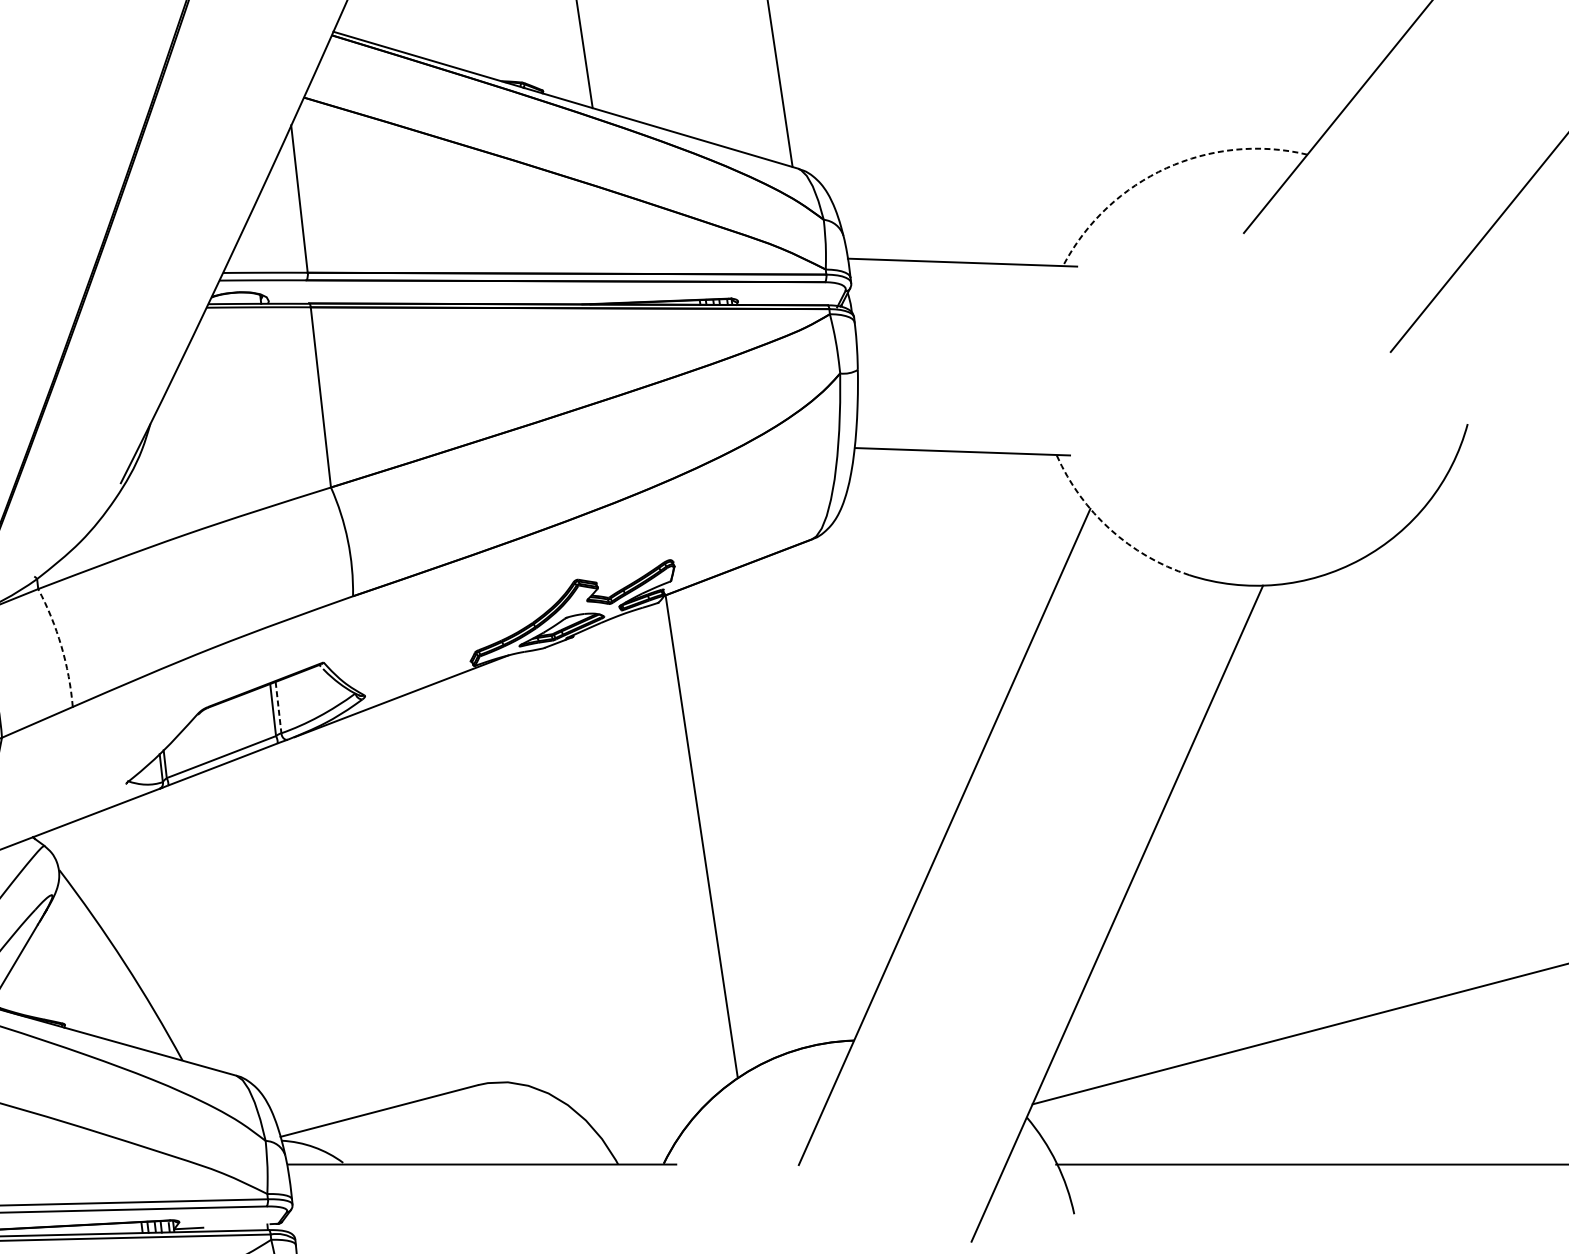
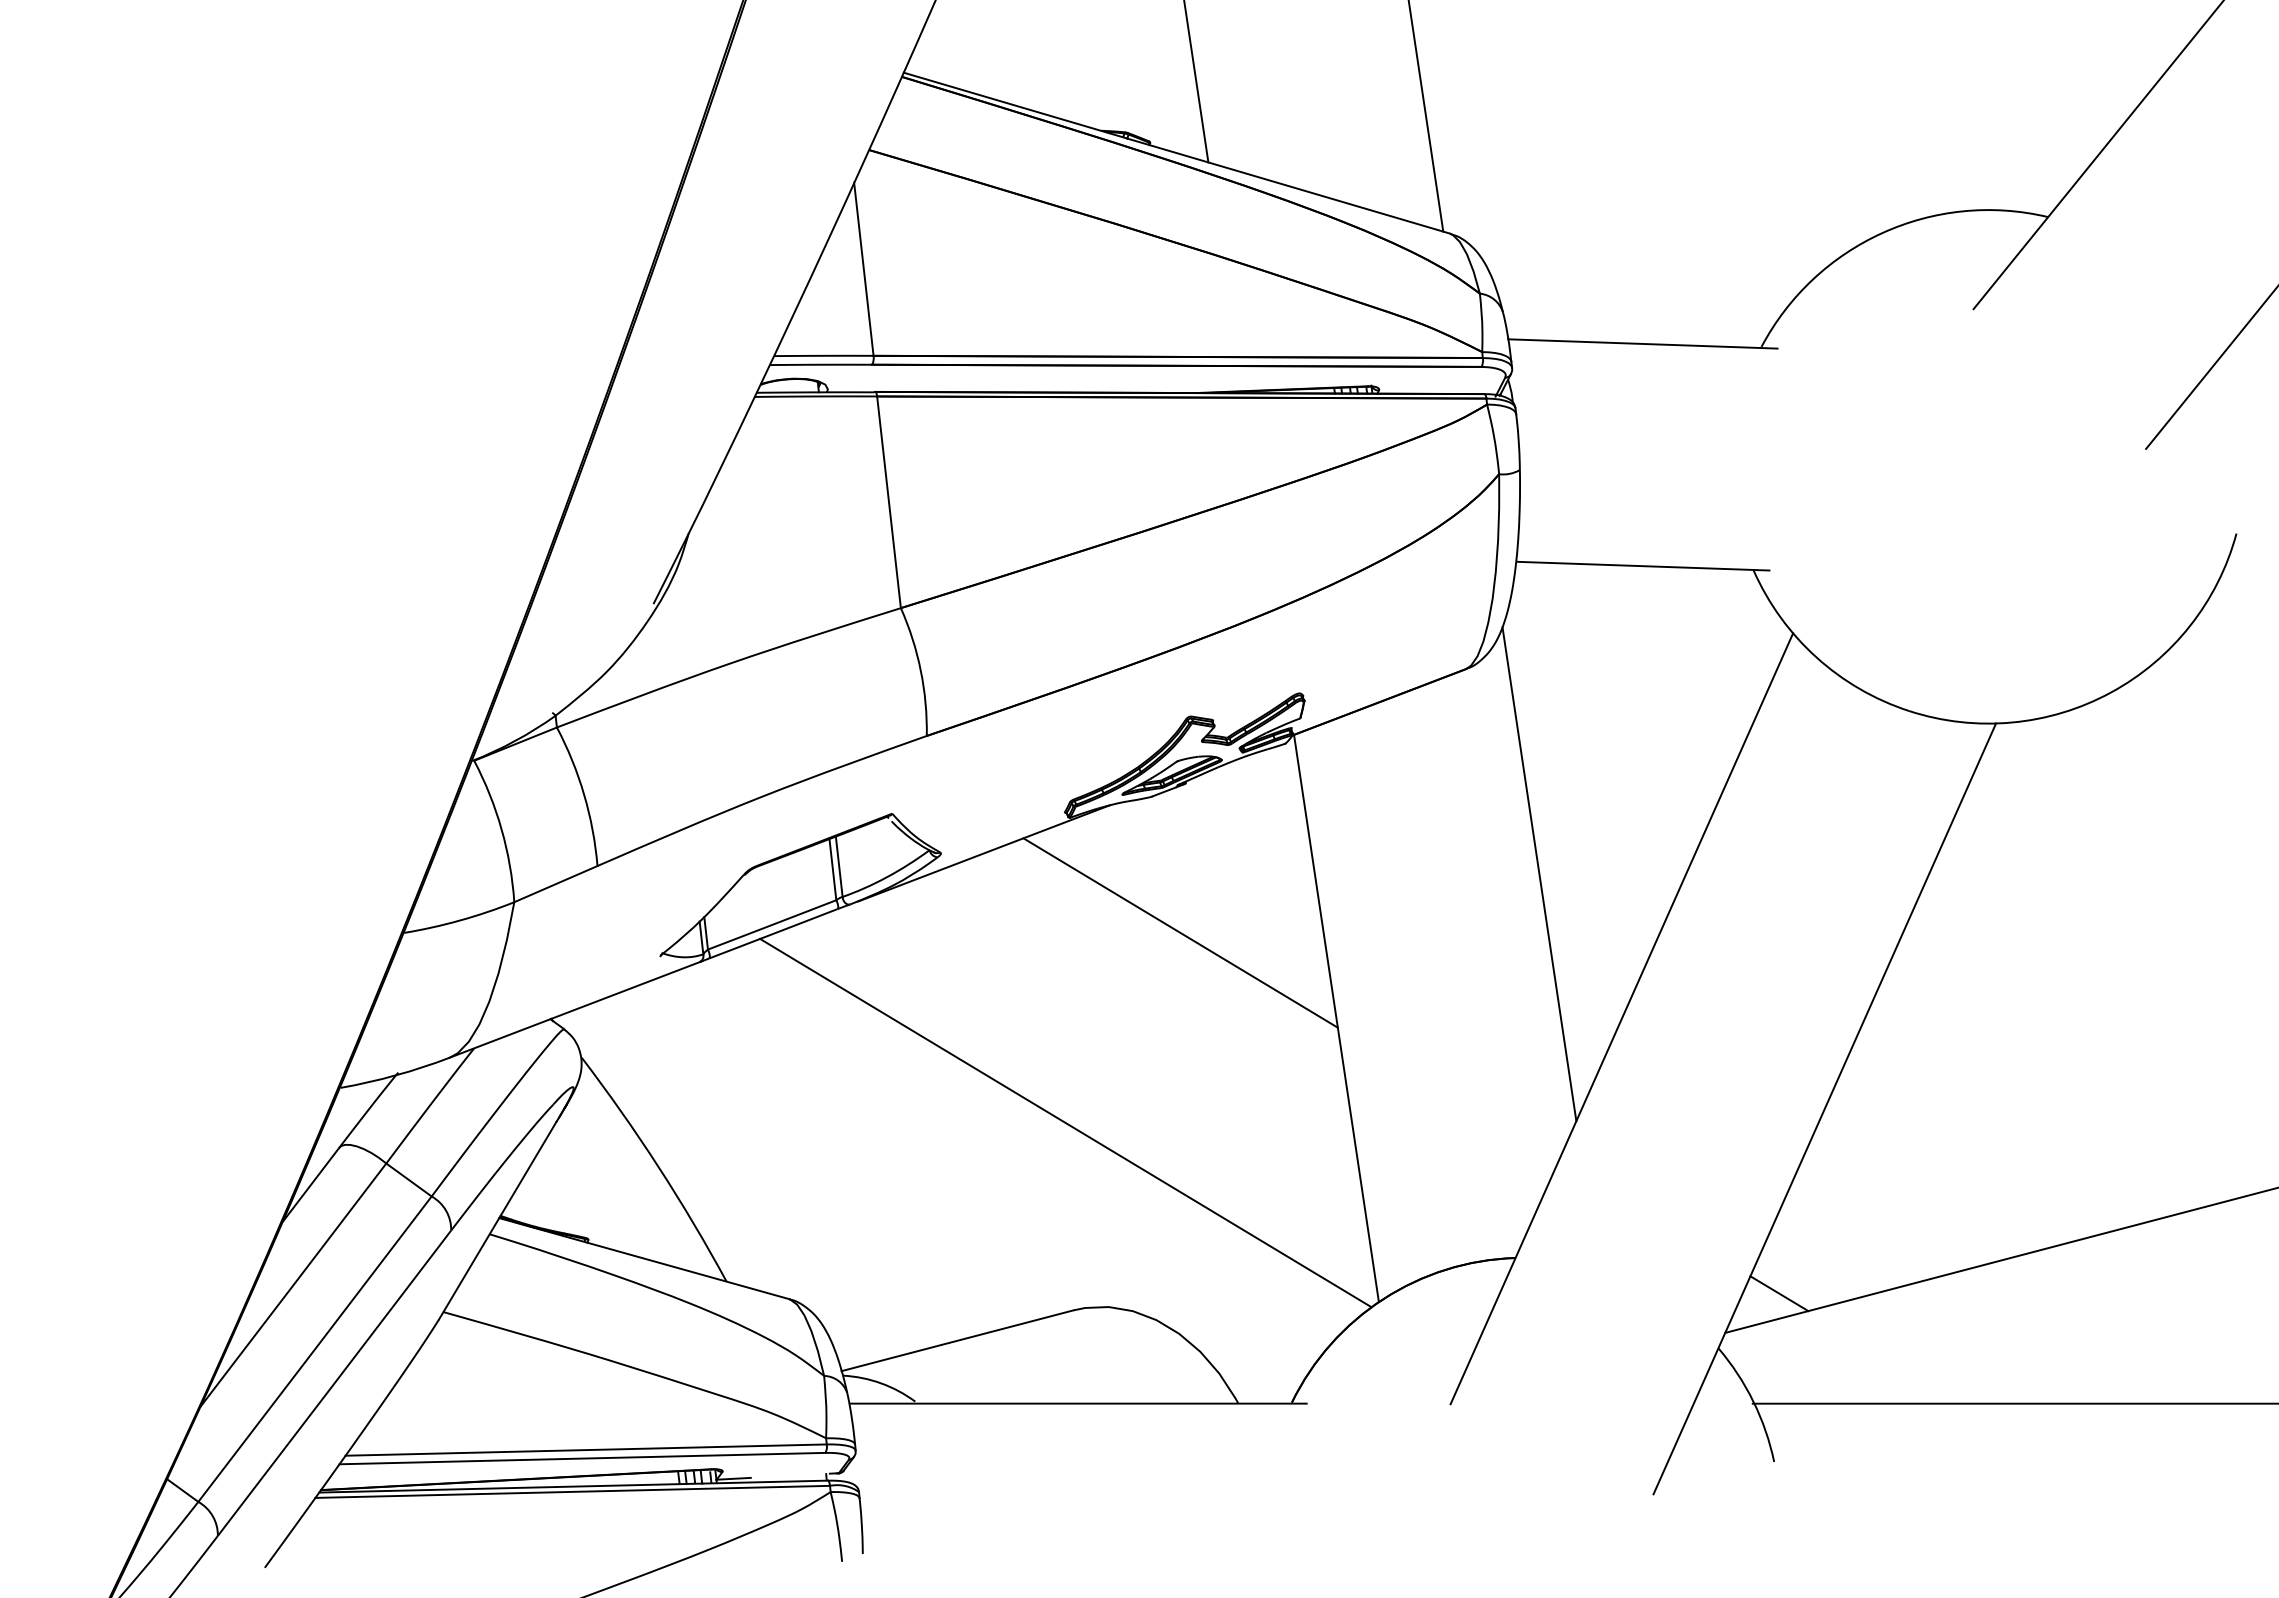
arc: (1166, 167) -> (1882, 232), dashed -> solid
arc: (1110, 529) -> (1816, 657), dashed -> solid
arc: (61, 646) -> (584, 794), dashed -> solid
line: (278, 708) -> (839, 867), dashed -> solid
line: (874, 714) -> (1539, 874), added
line: (568, 763) -> (1180, 932), added
line: (471, 925) -> (1065, 1122), added
line: (1078, 1070) -> (1779, 1293), added

